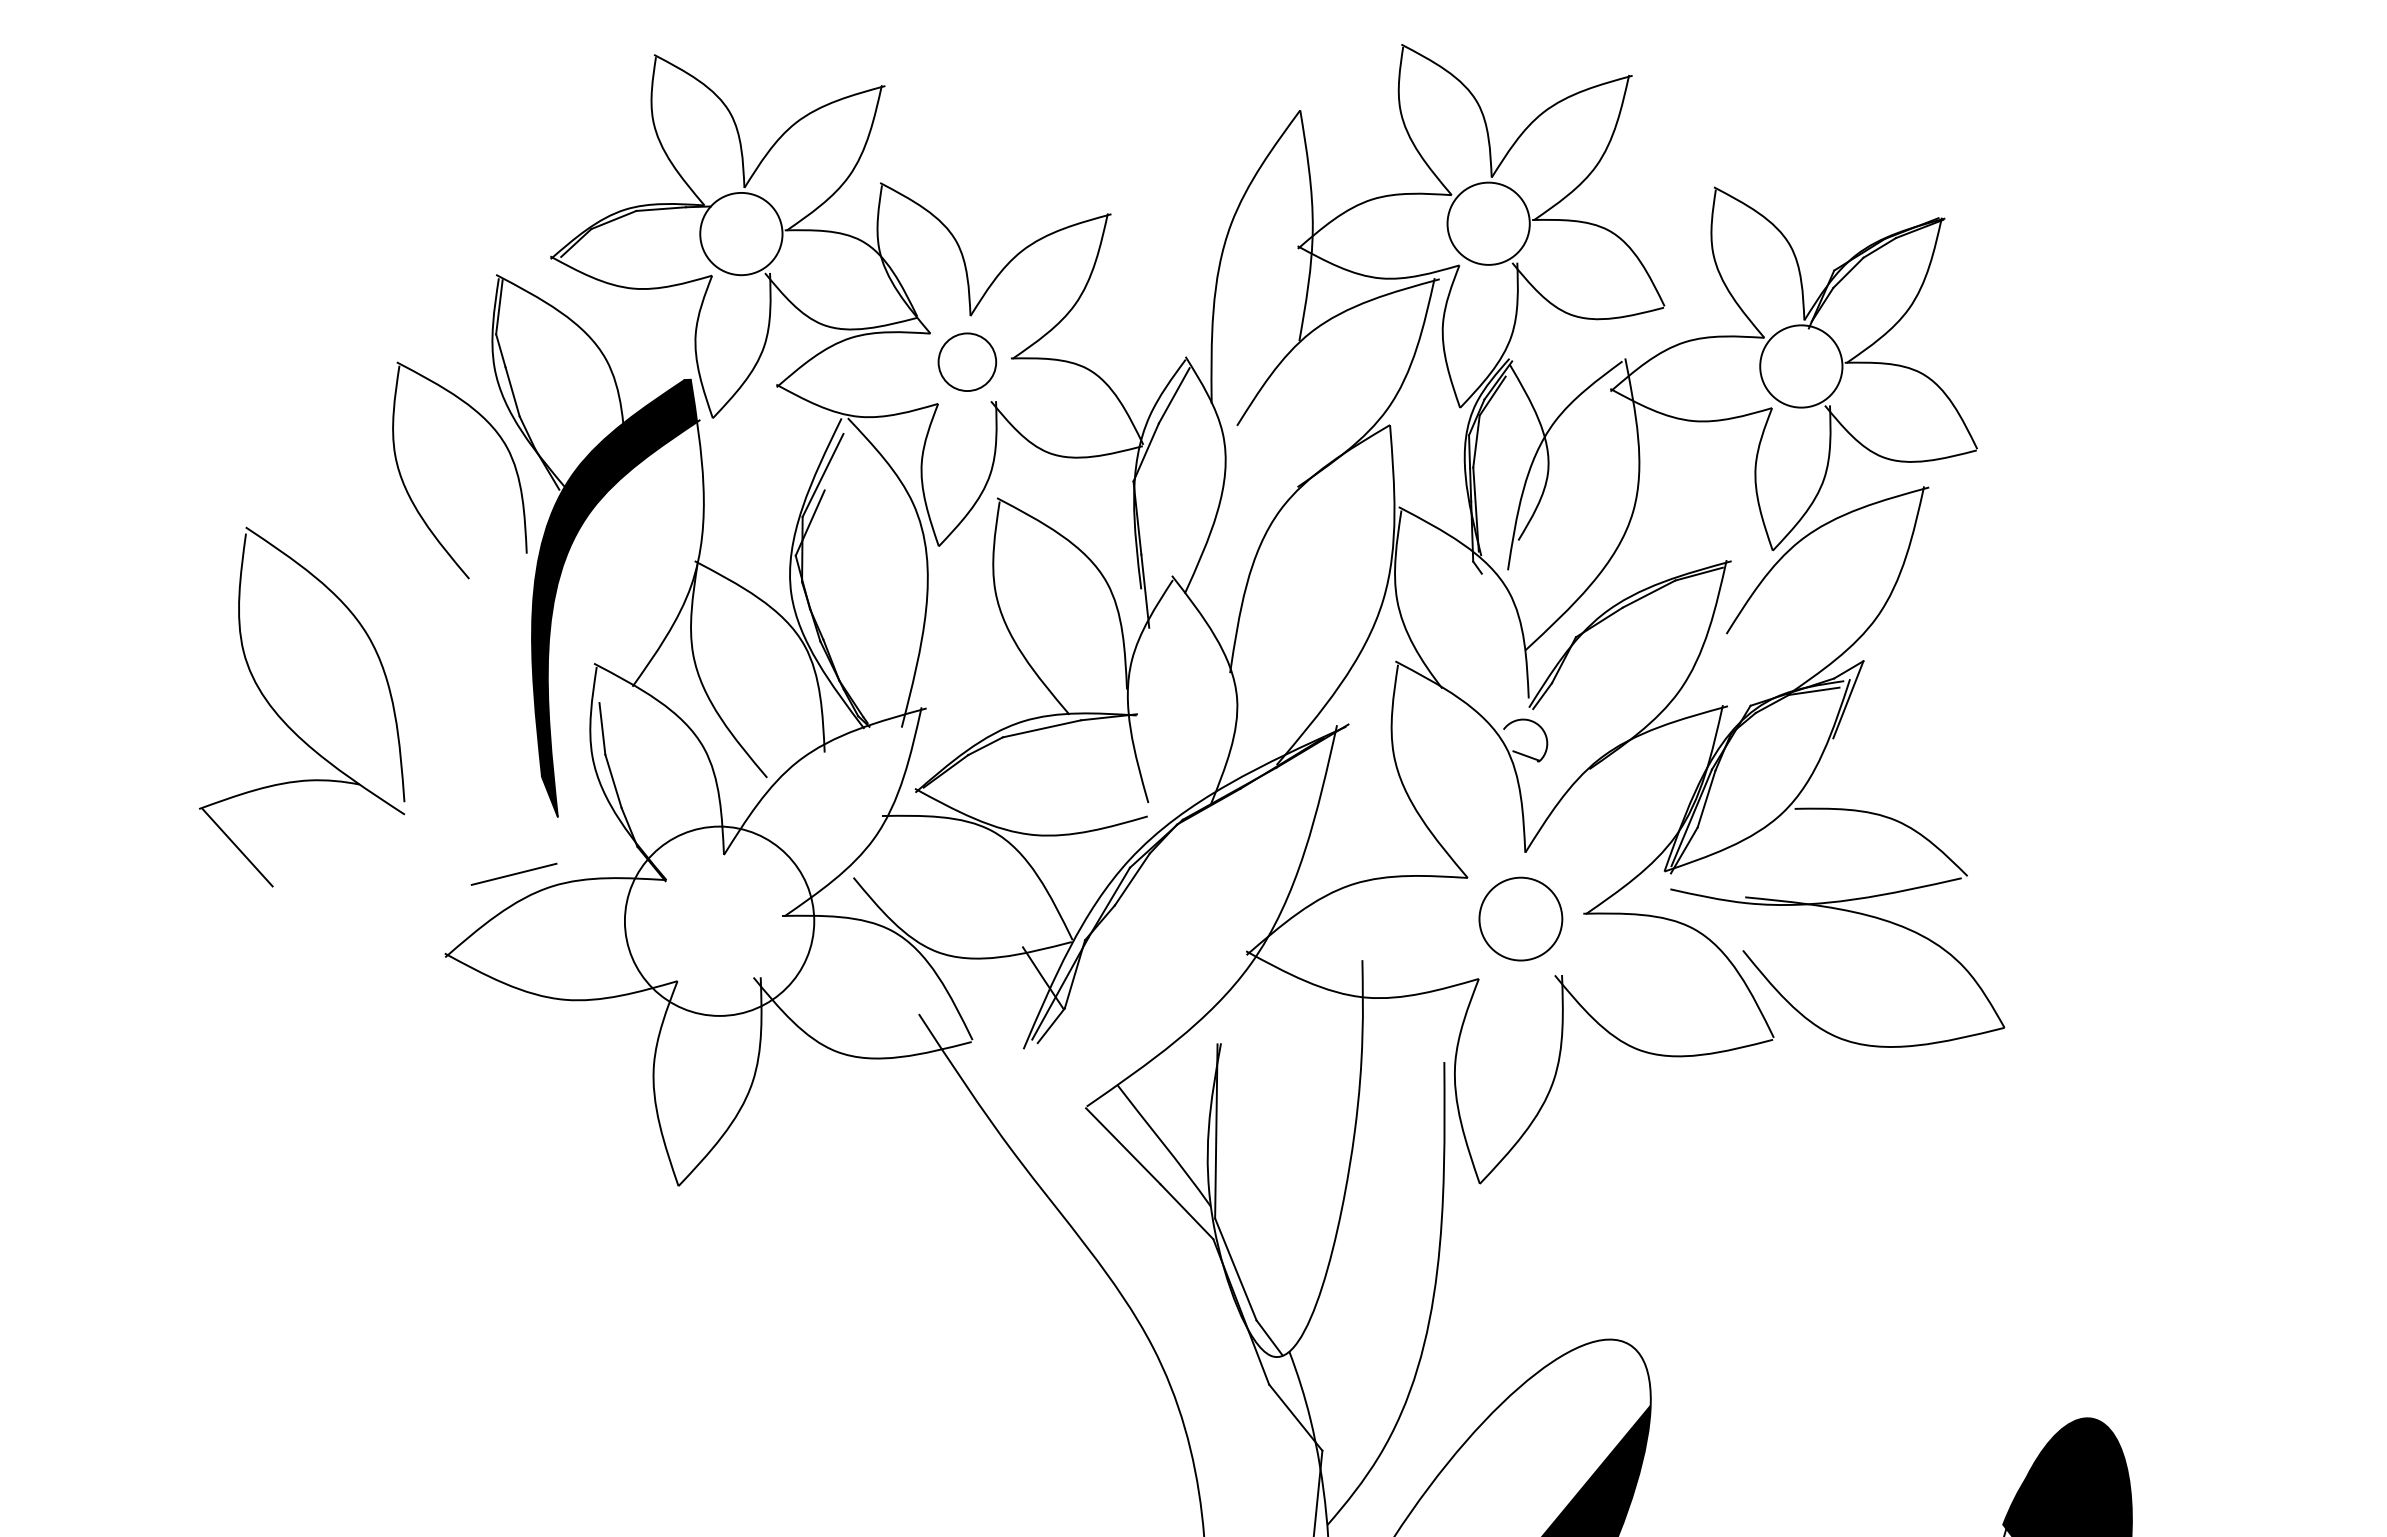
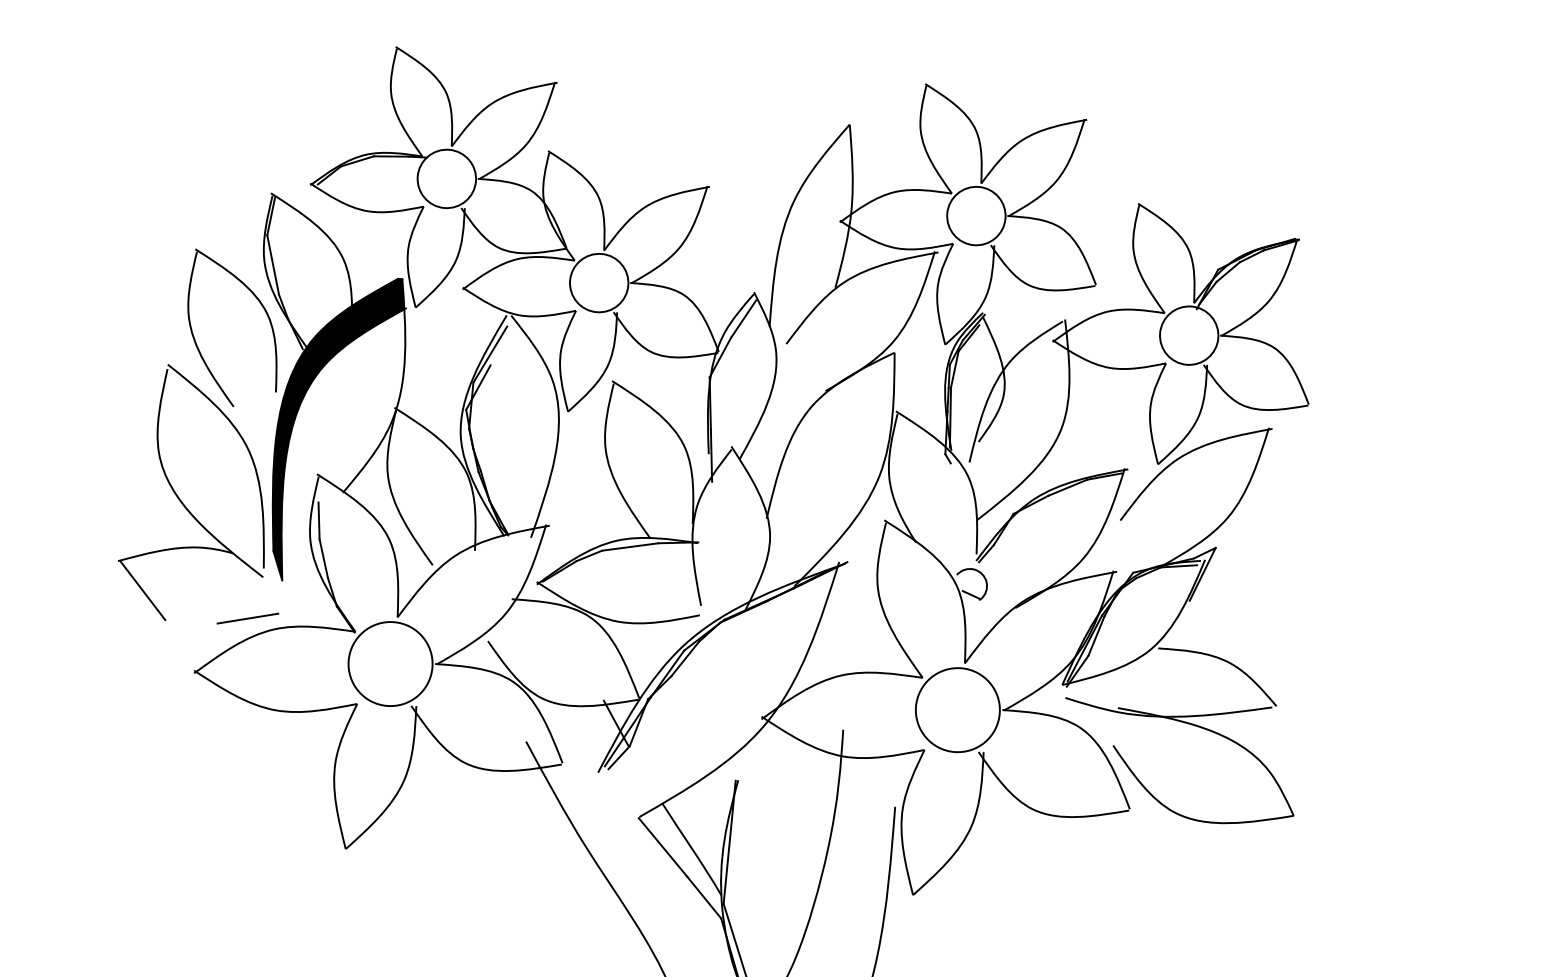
circle: (967, 362) -> (599, 283), size x1.43
part: (284, 720) -> (183, 503), moved
circle: (1520, 918) -> (957, 709), size x1.43
circle: (719, 921) -> (390, 664), size x0.62

